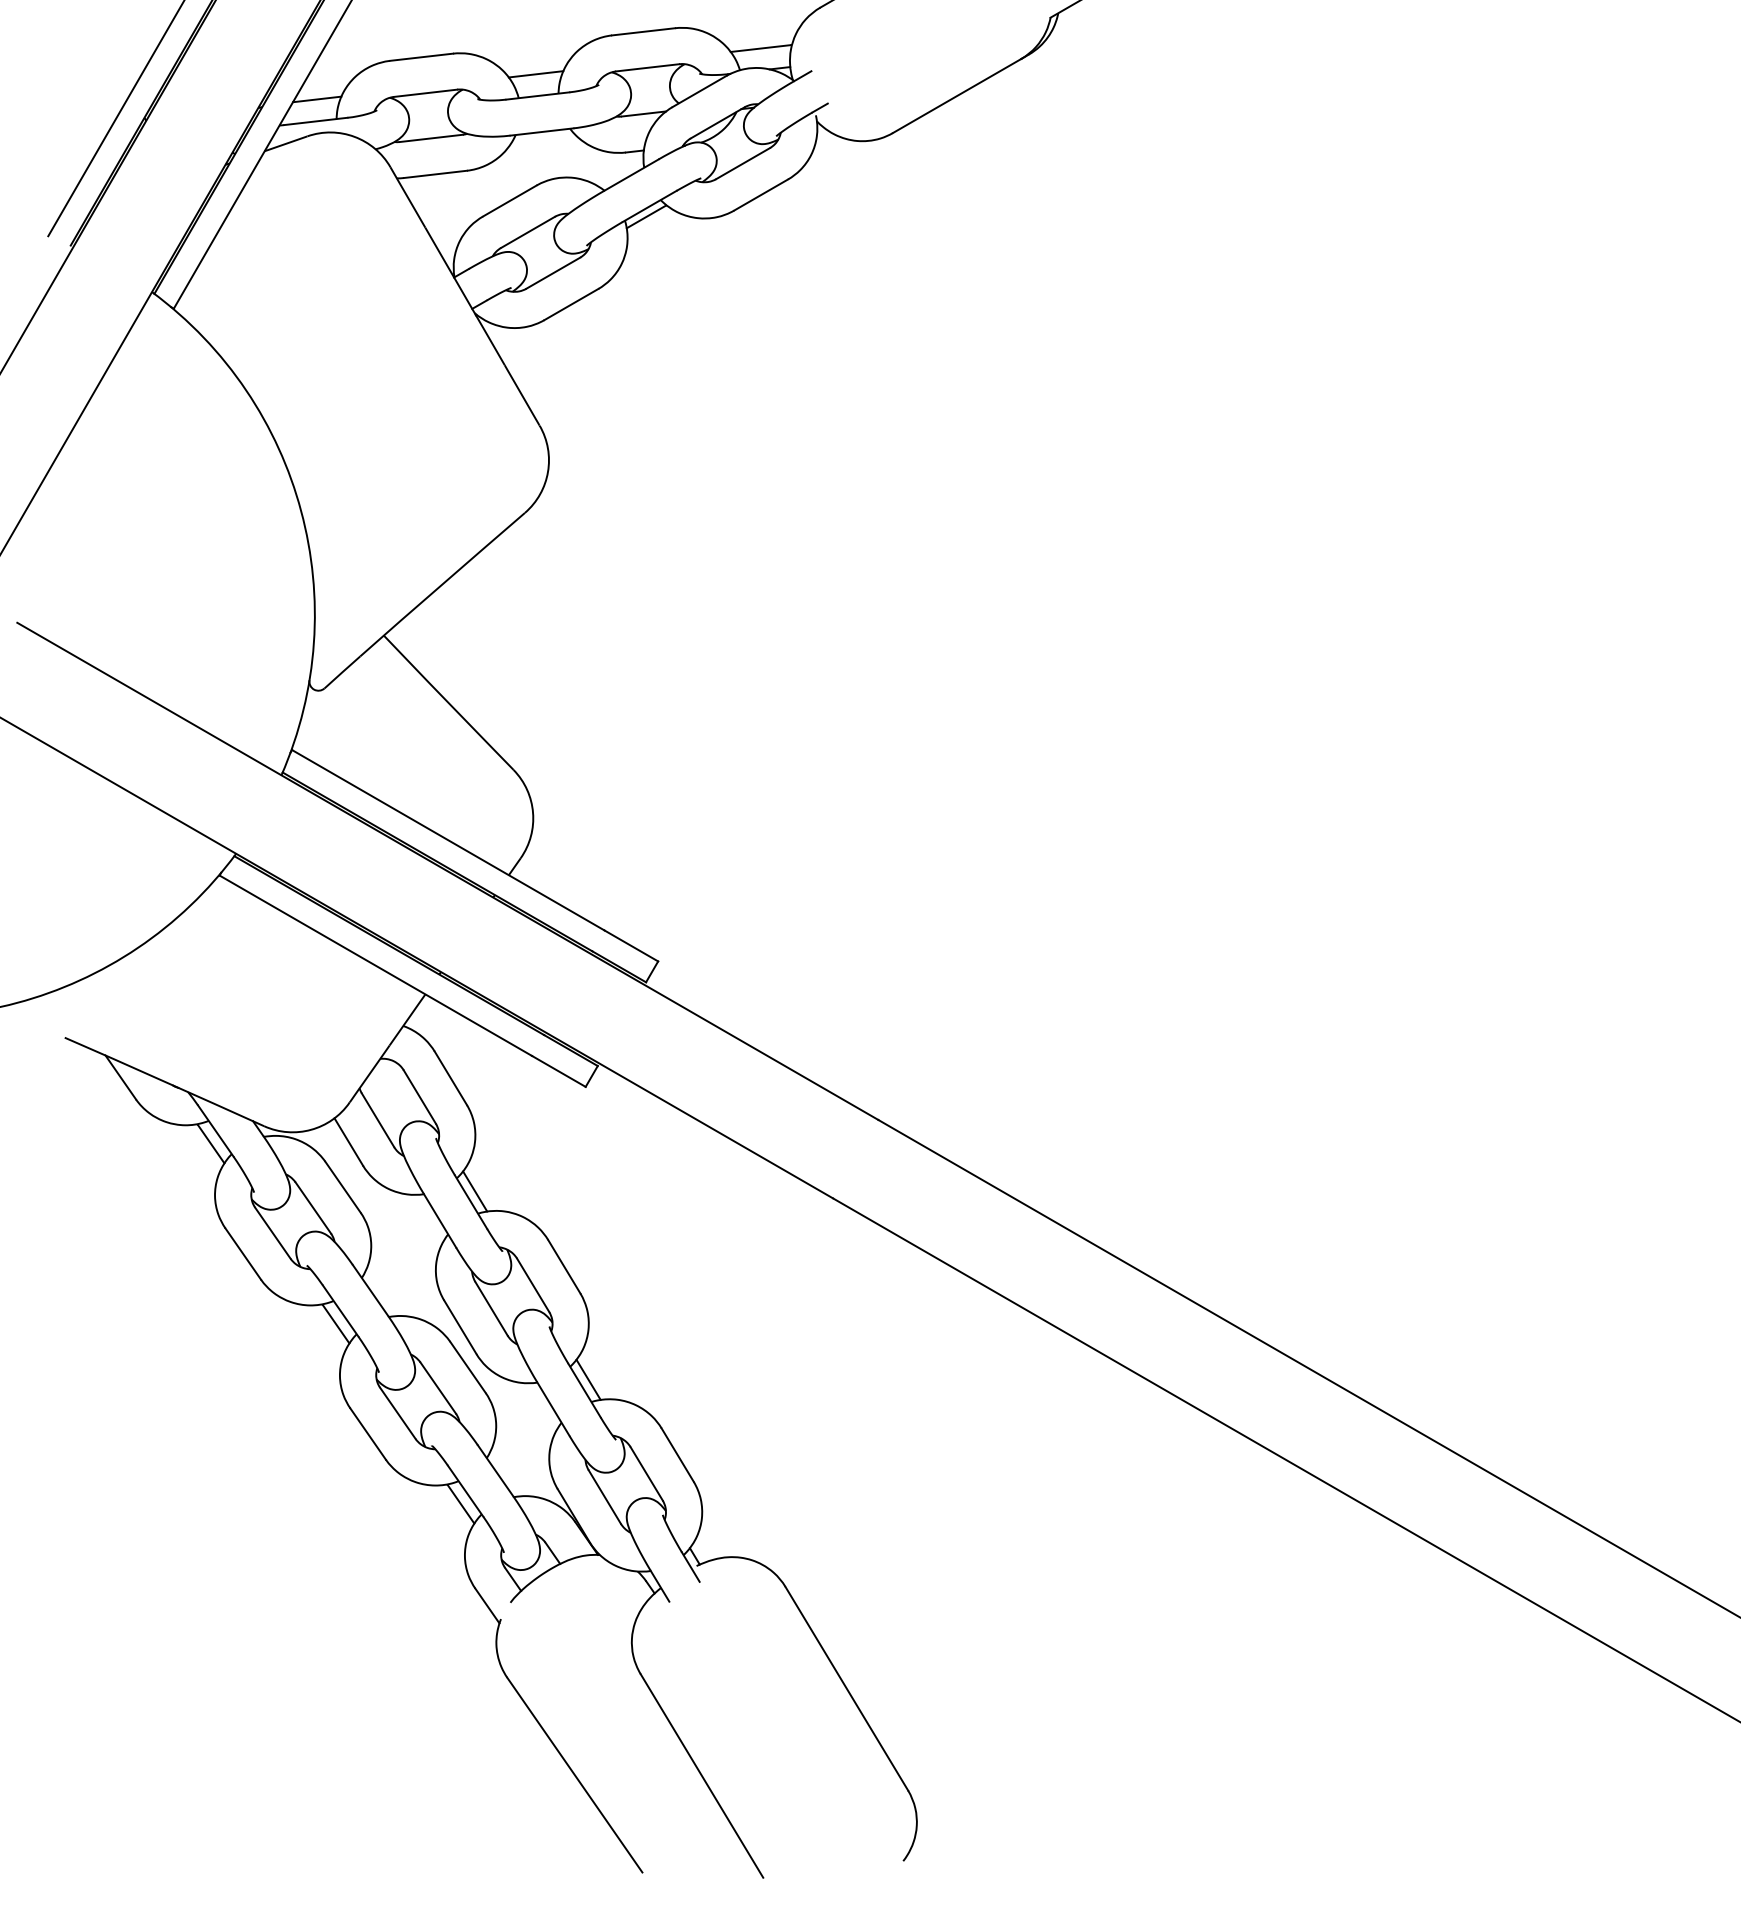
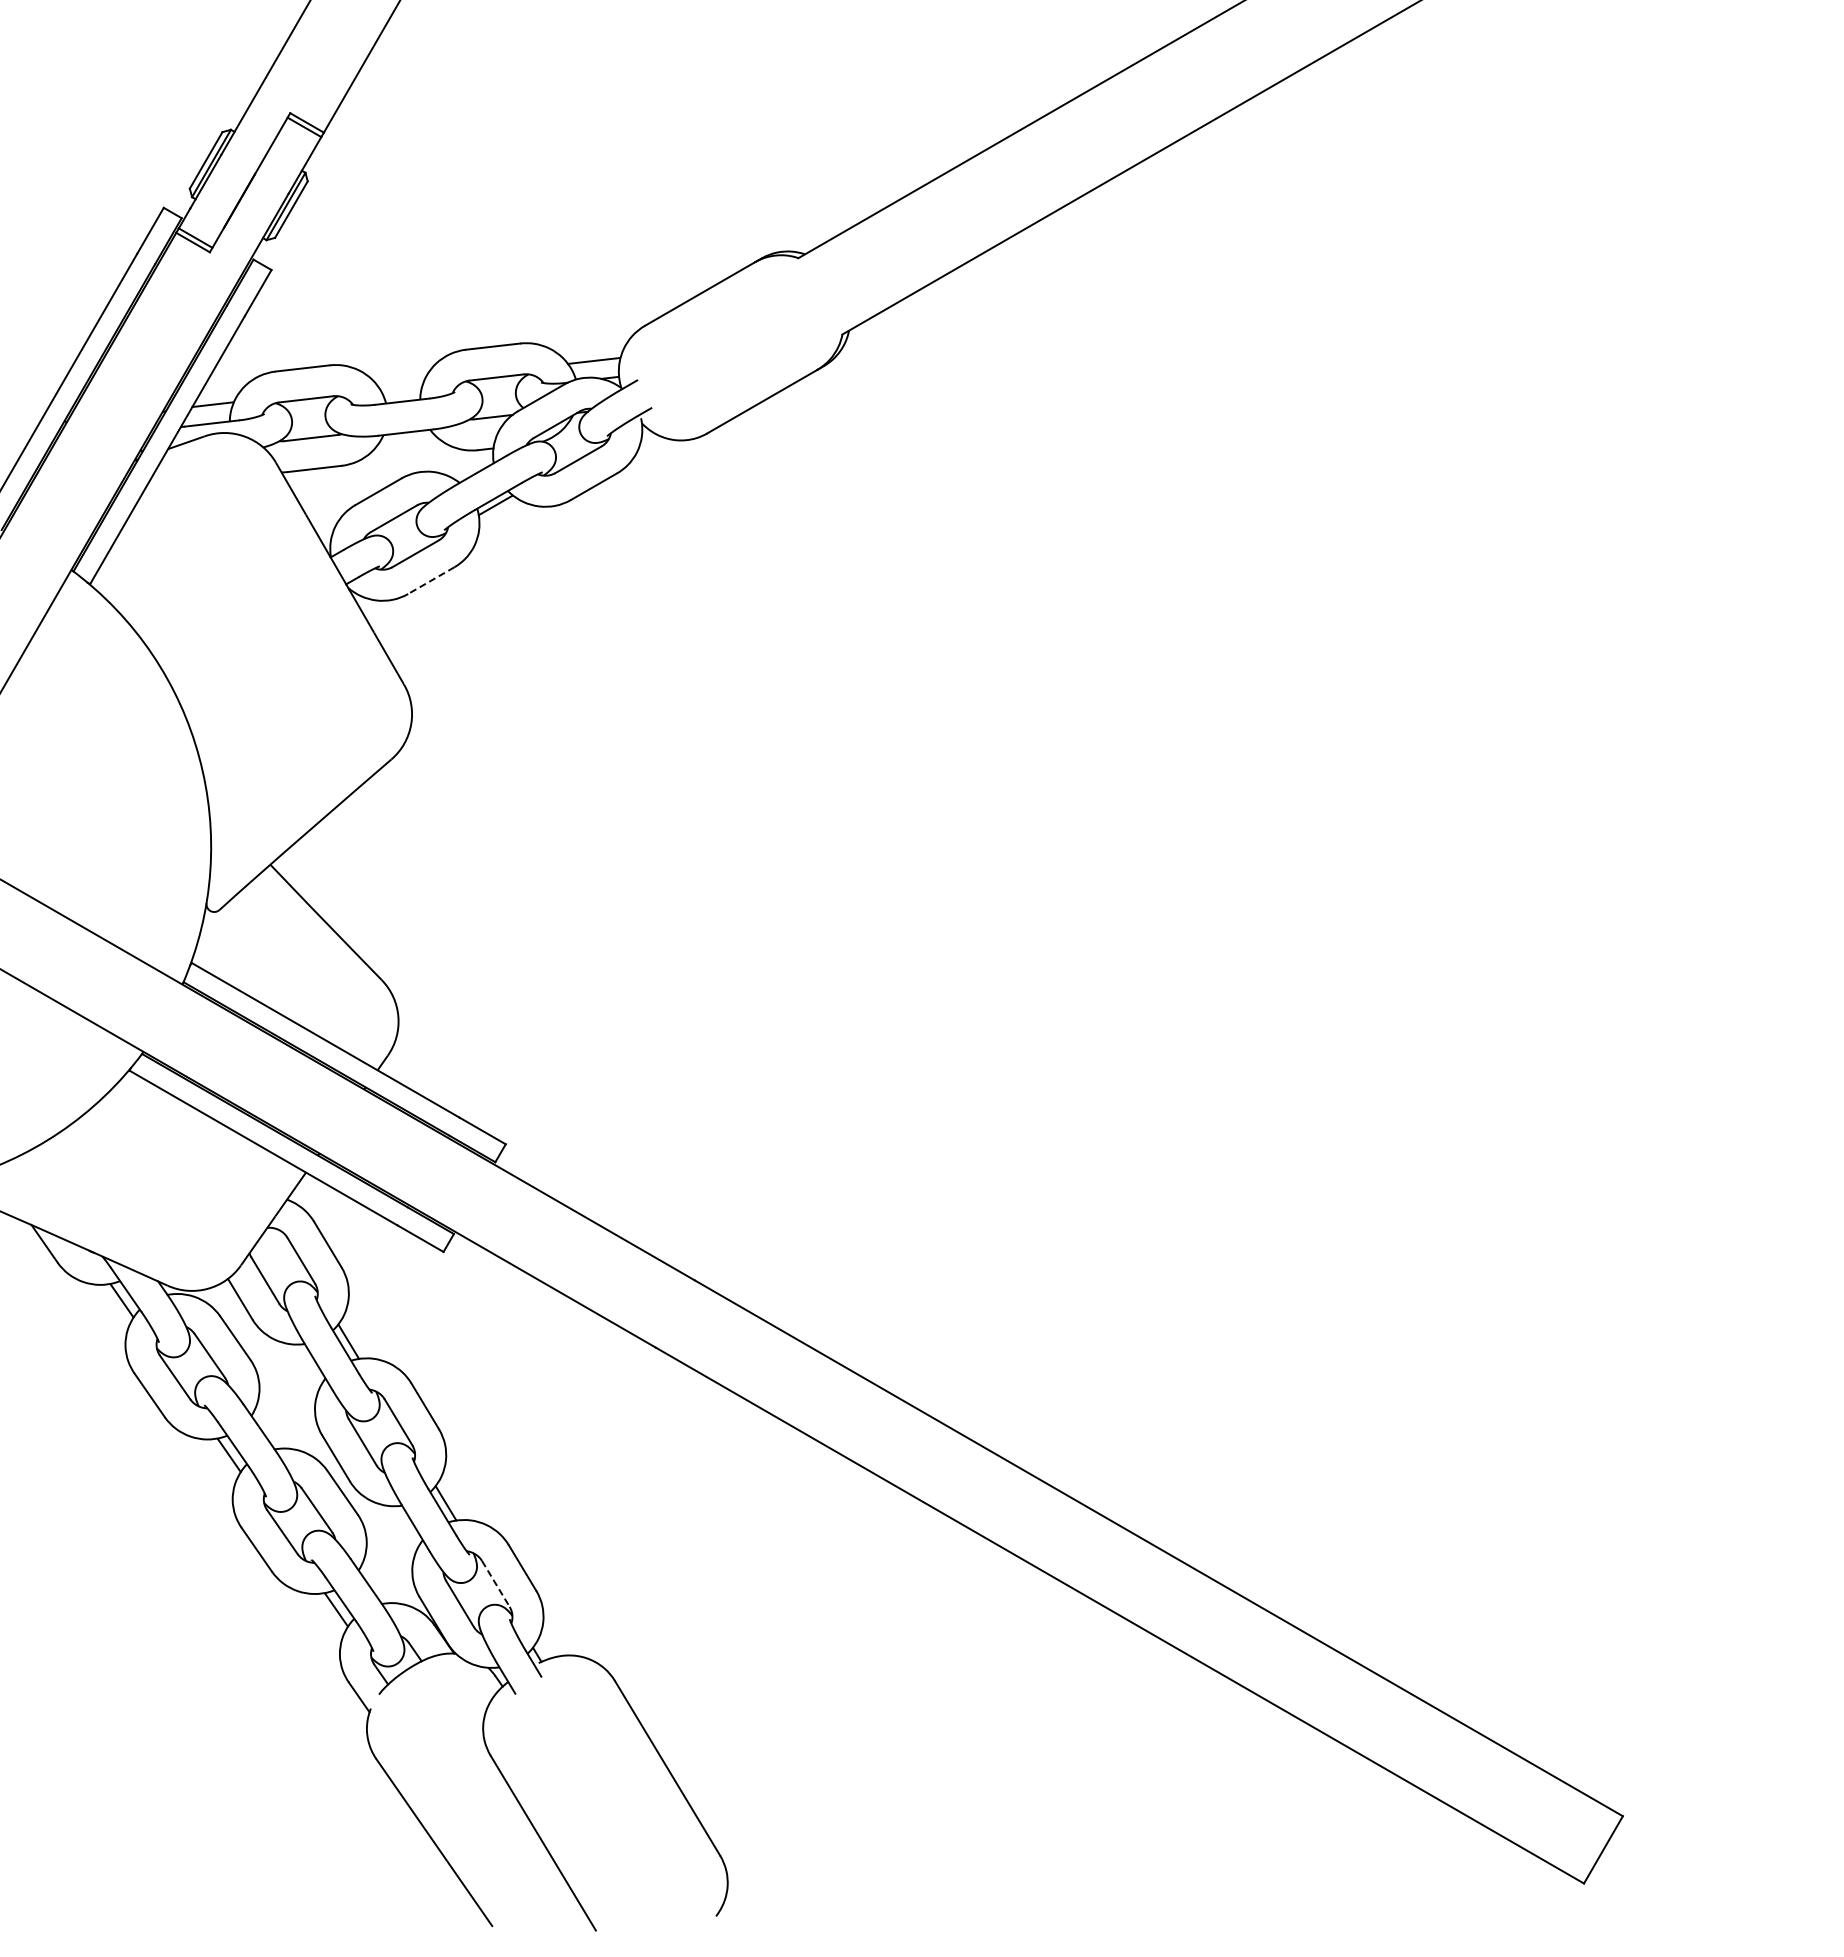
line: (535, 73) -> (400, 382), removed
line: (571, 304) -> (431, 580), solid -> dashed
line: (646, 1473) -> (495, 1583), solid -> dashed

